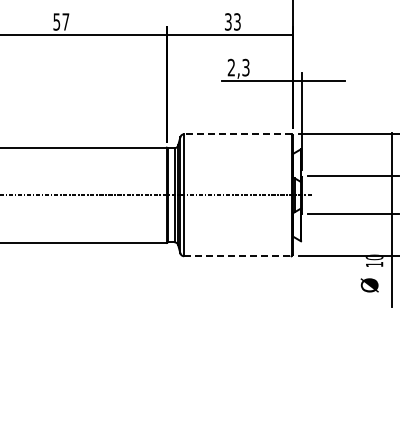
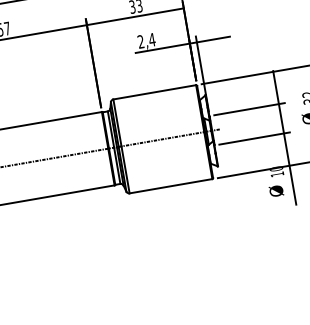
text: (245, 67) -> (151, 39), 2,3 -> 2,4
line: (237, 134) -> (154, 92), dashed -> solid
line: (237, 256) -> (170, 186), dashed -> solid

